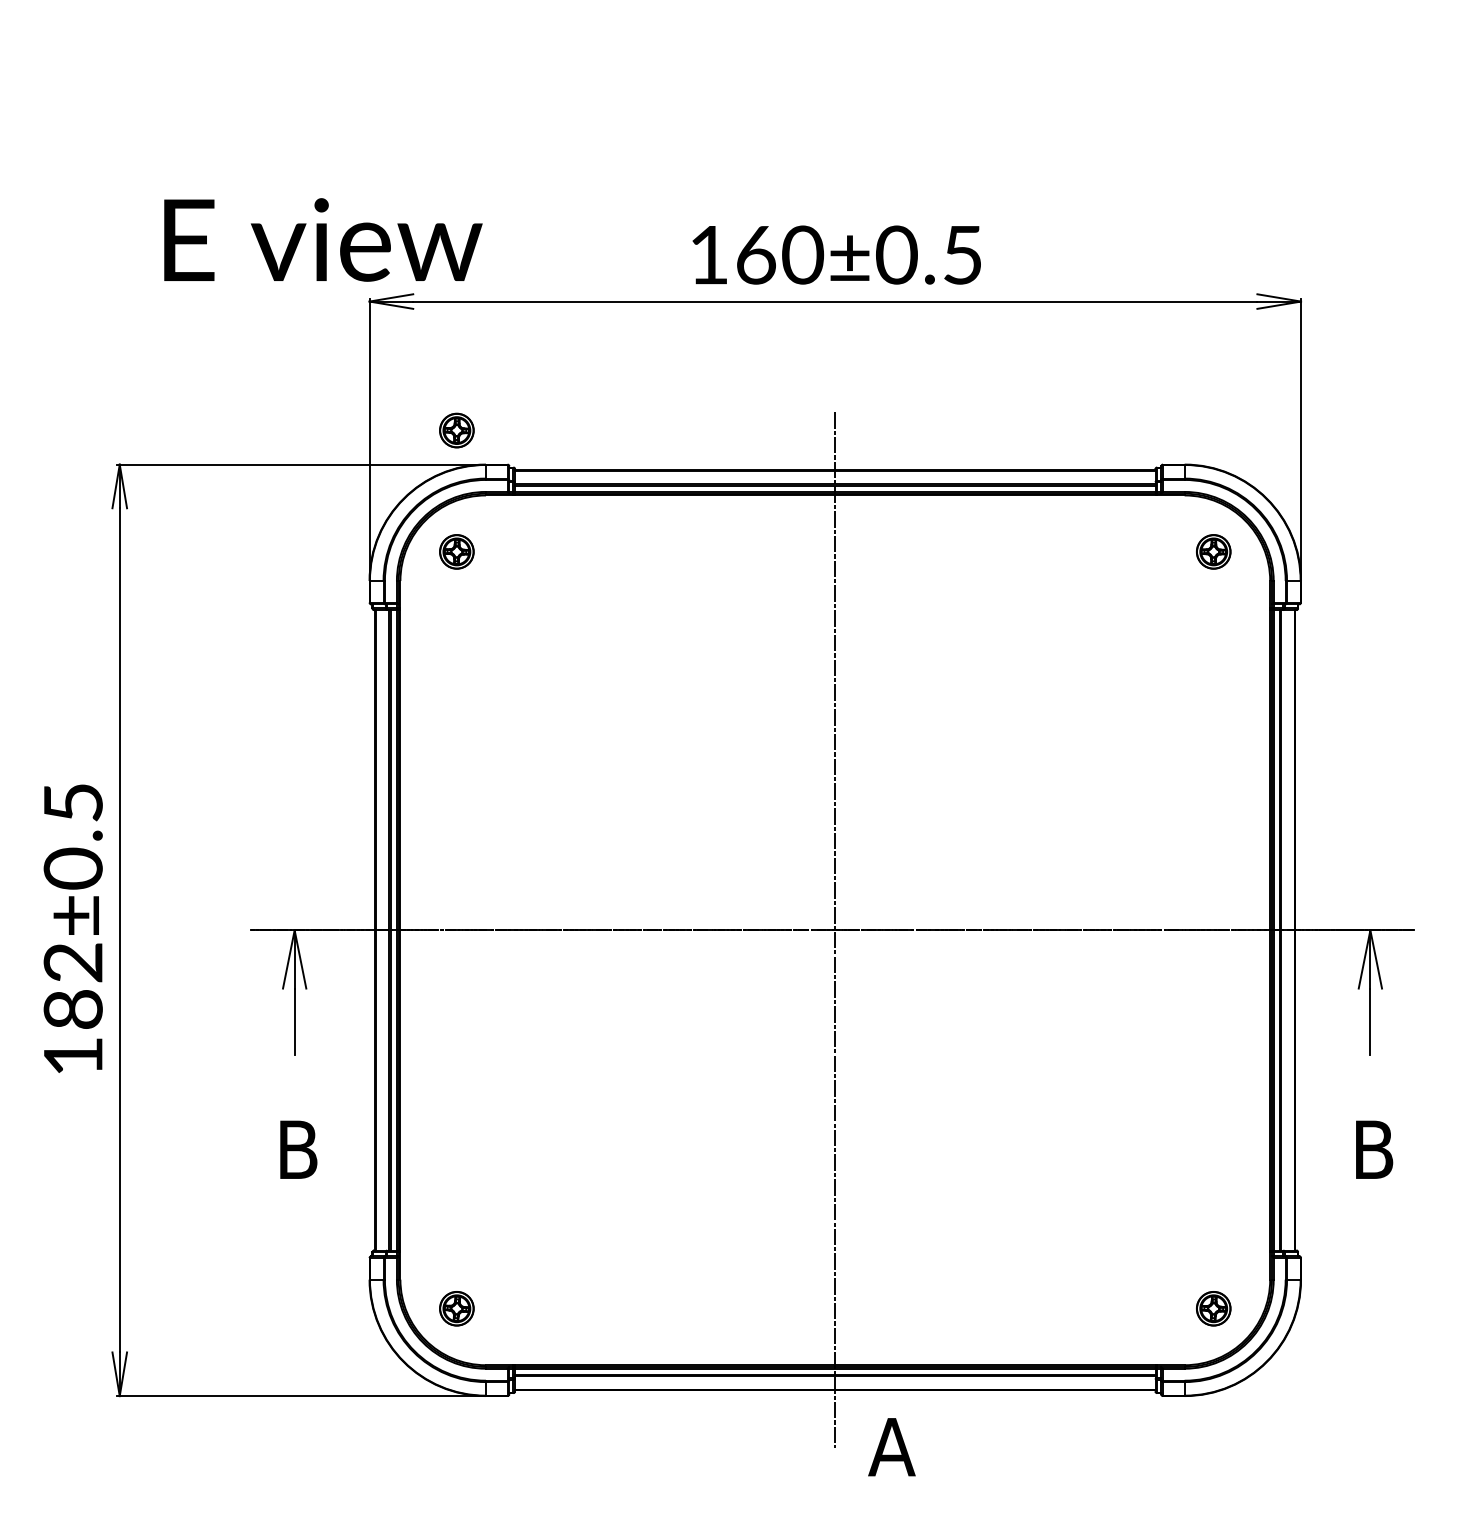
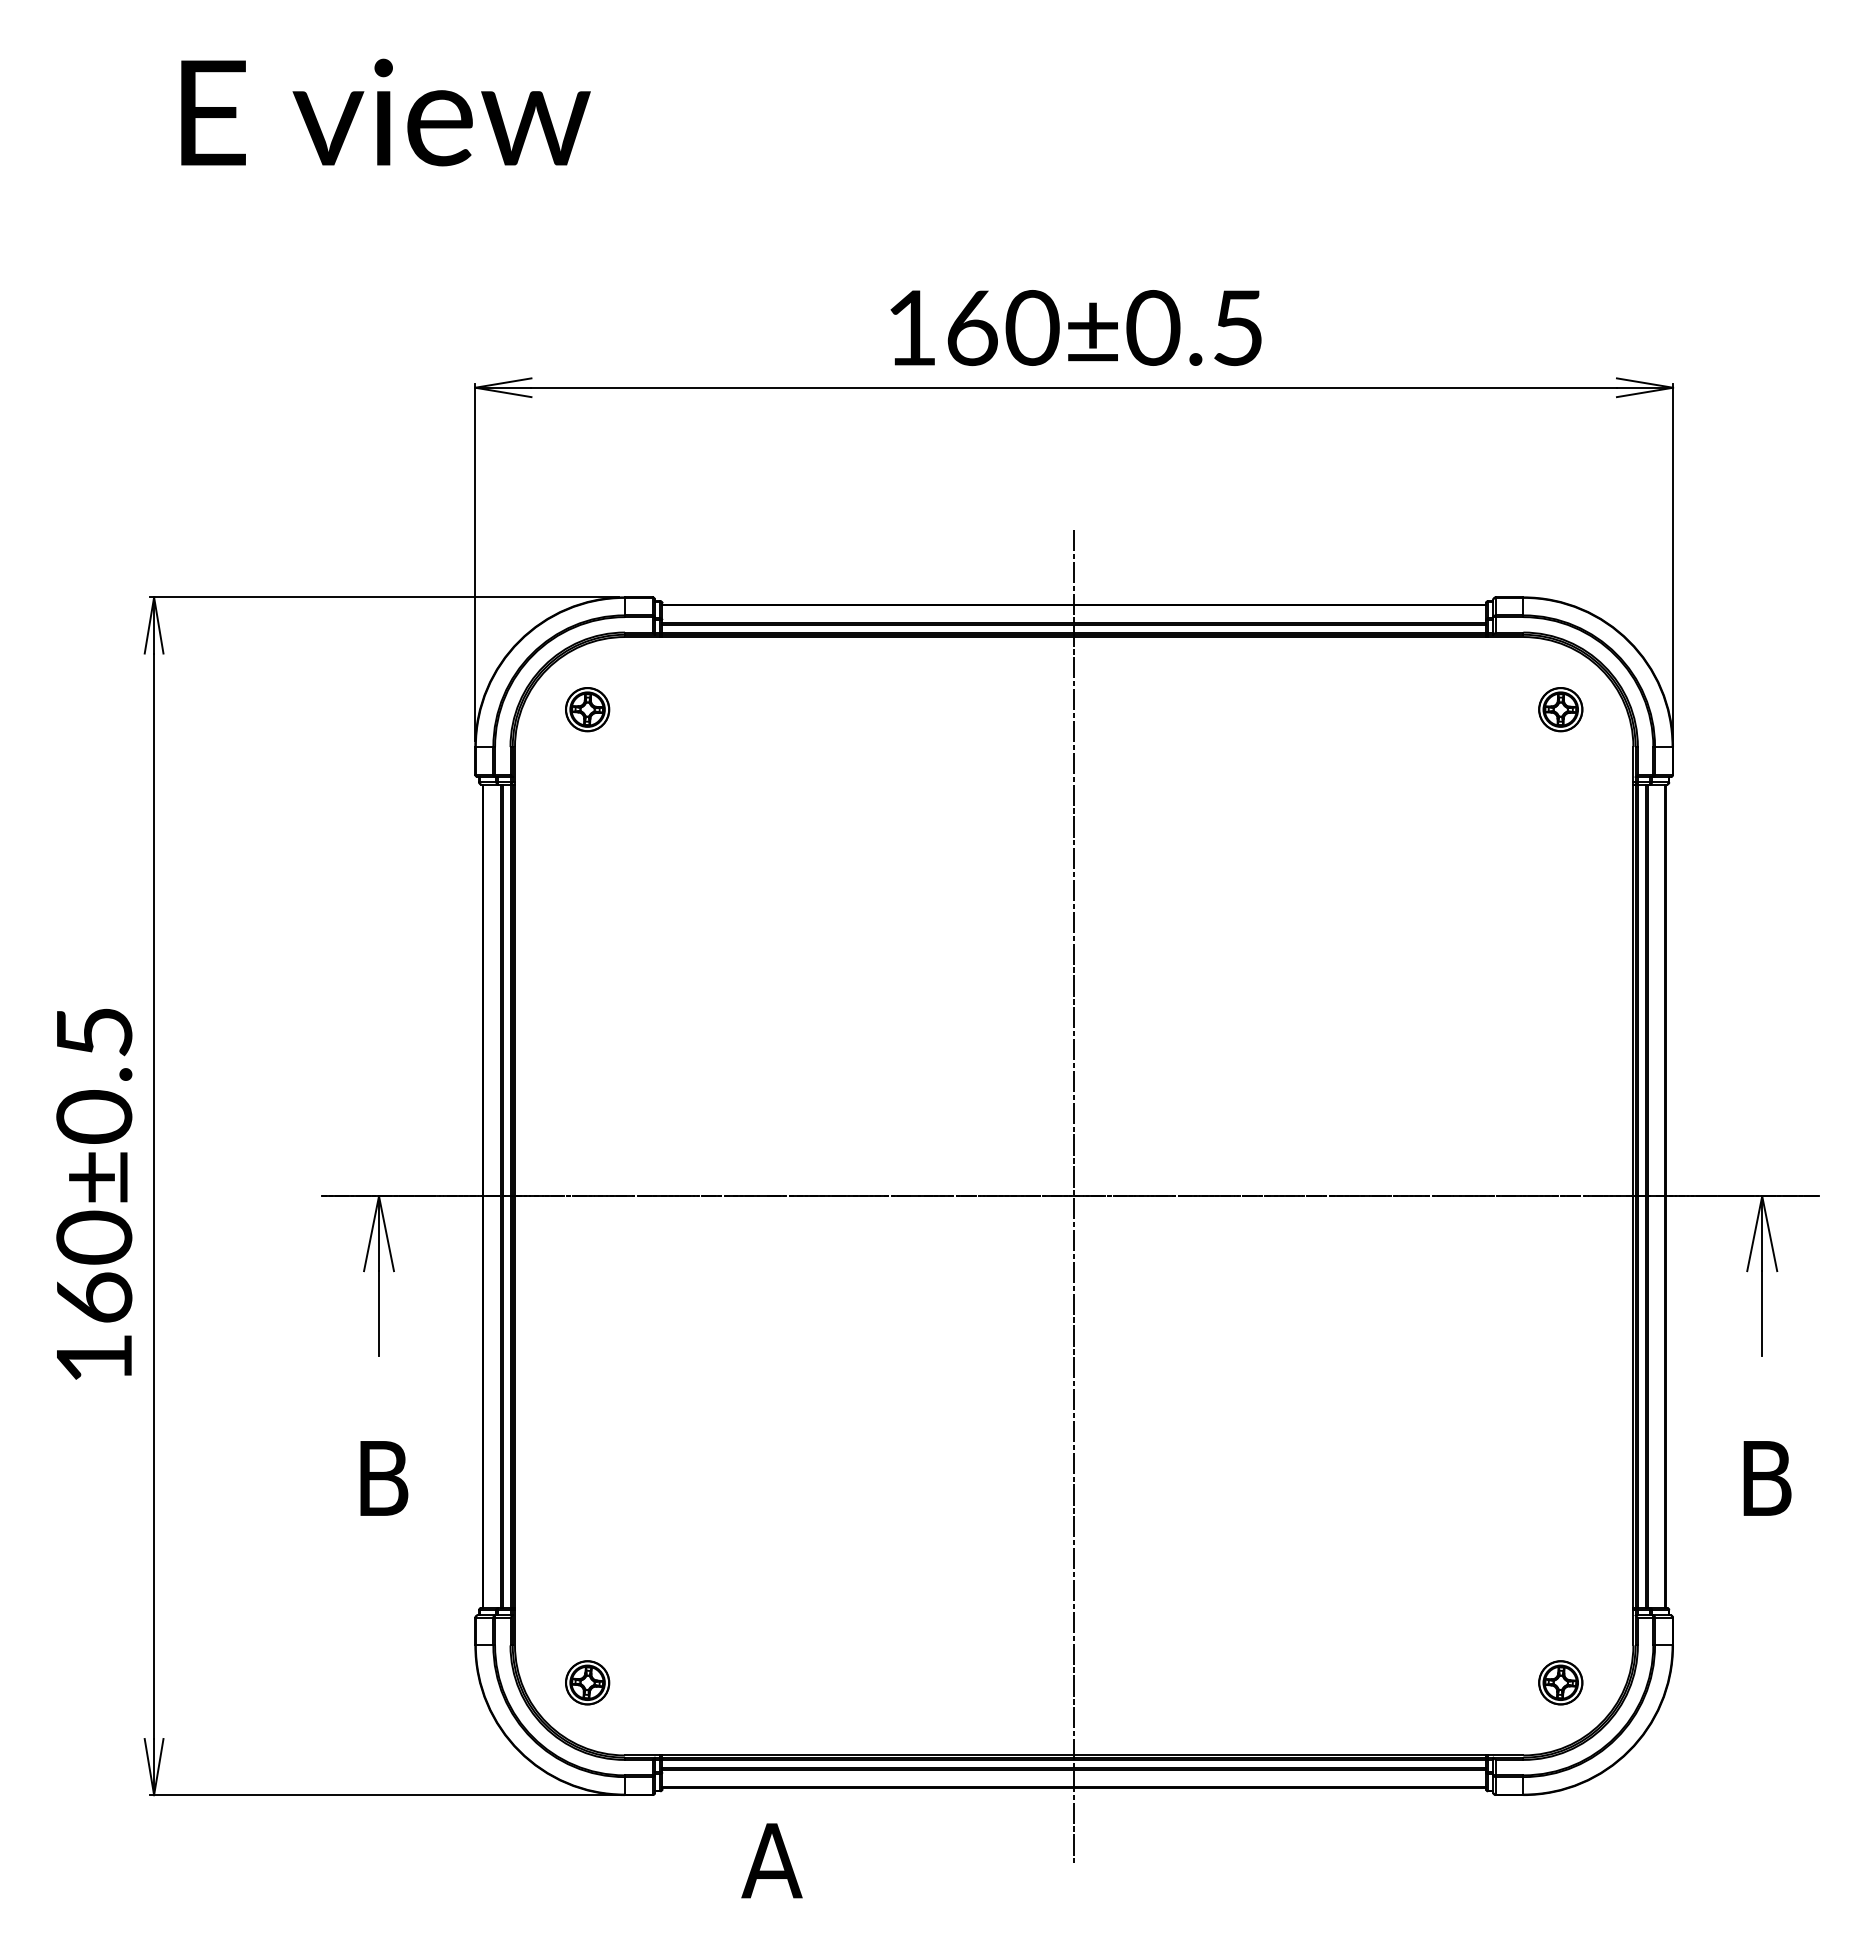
text: (323, 239) -> (385, 112), moved
part: (456, 430) -> (587, 553), removed
text: (73, 984) -> (94, 1266), 182±0.5 -> 160±0.5
text: (891, 1446) -> (771, 1860), moved

